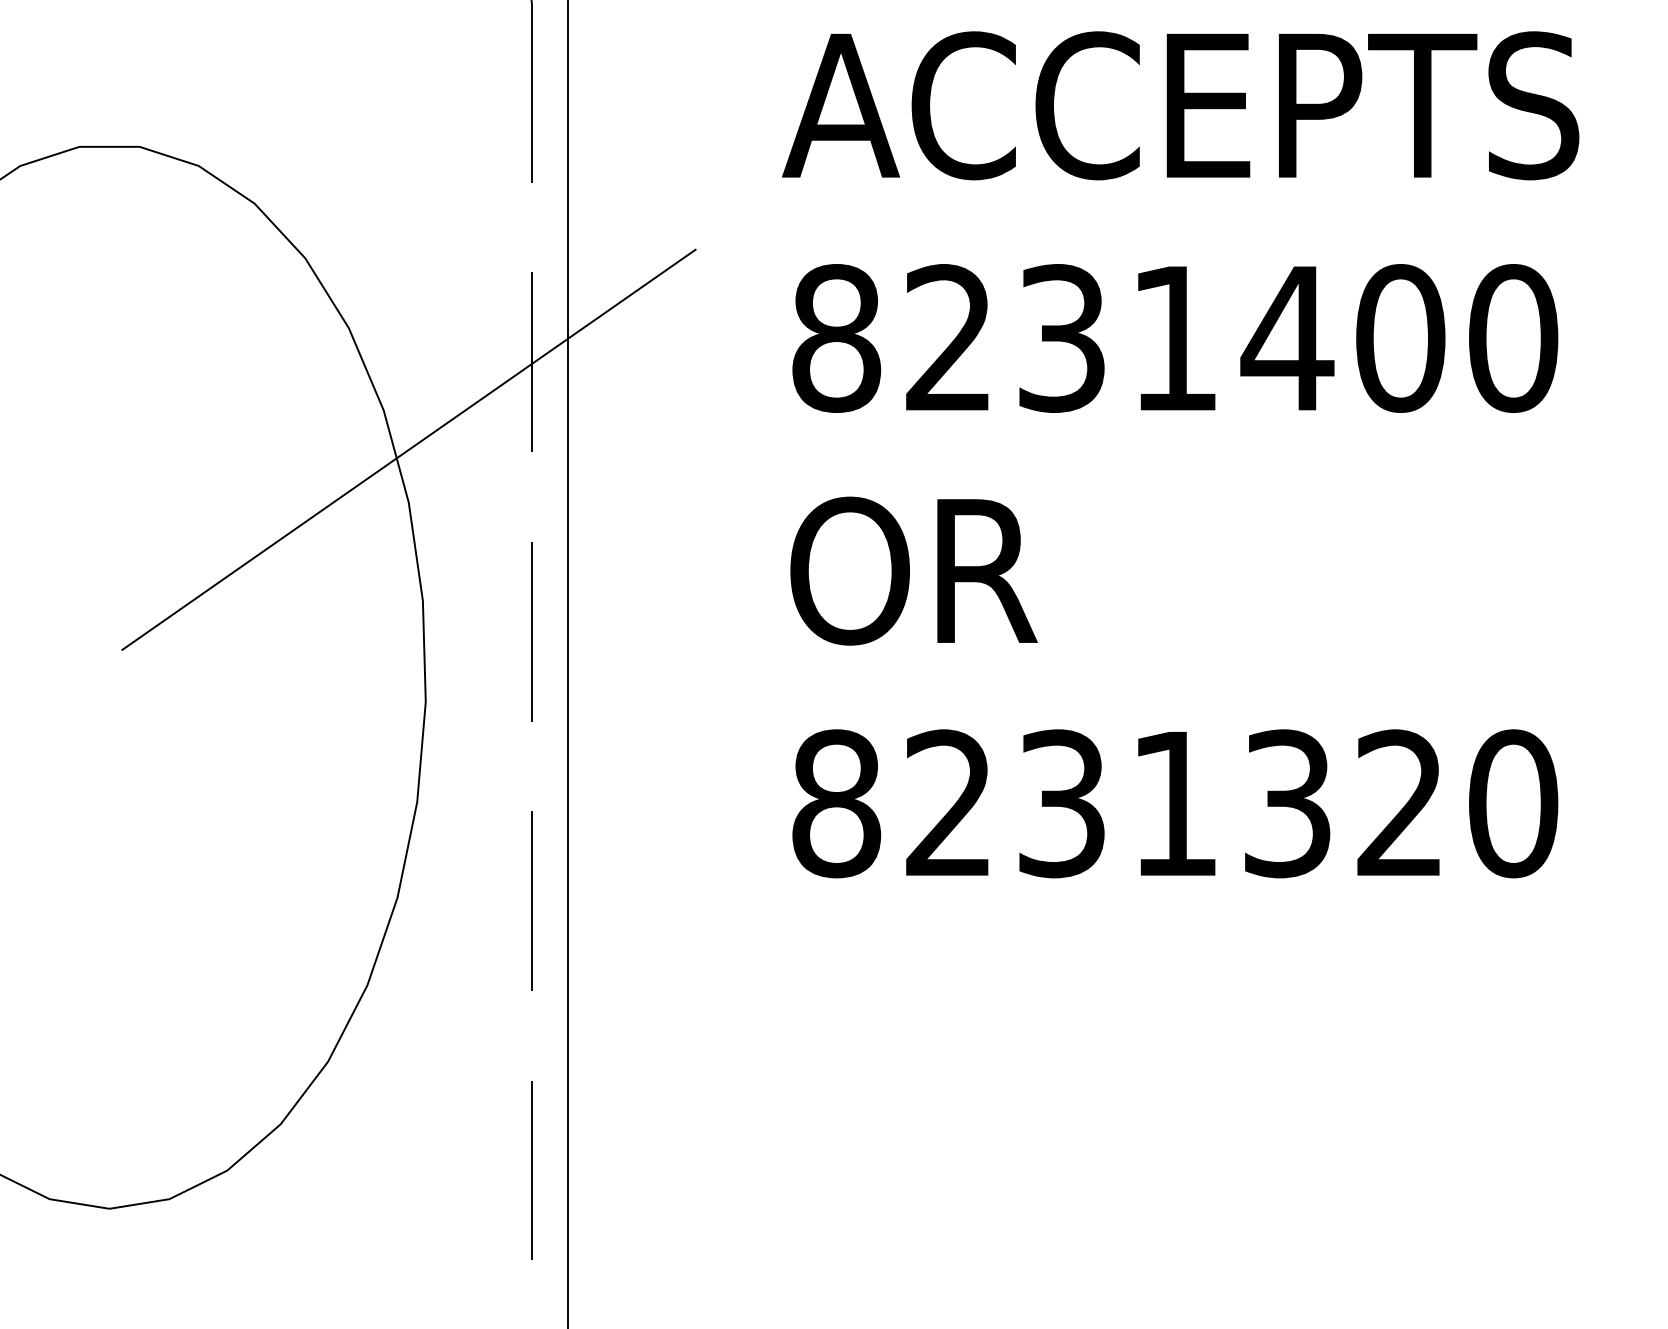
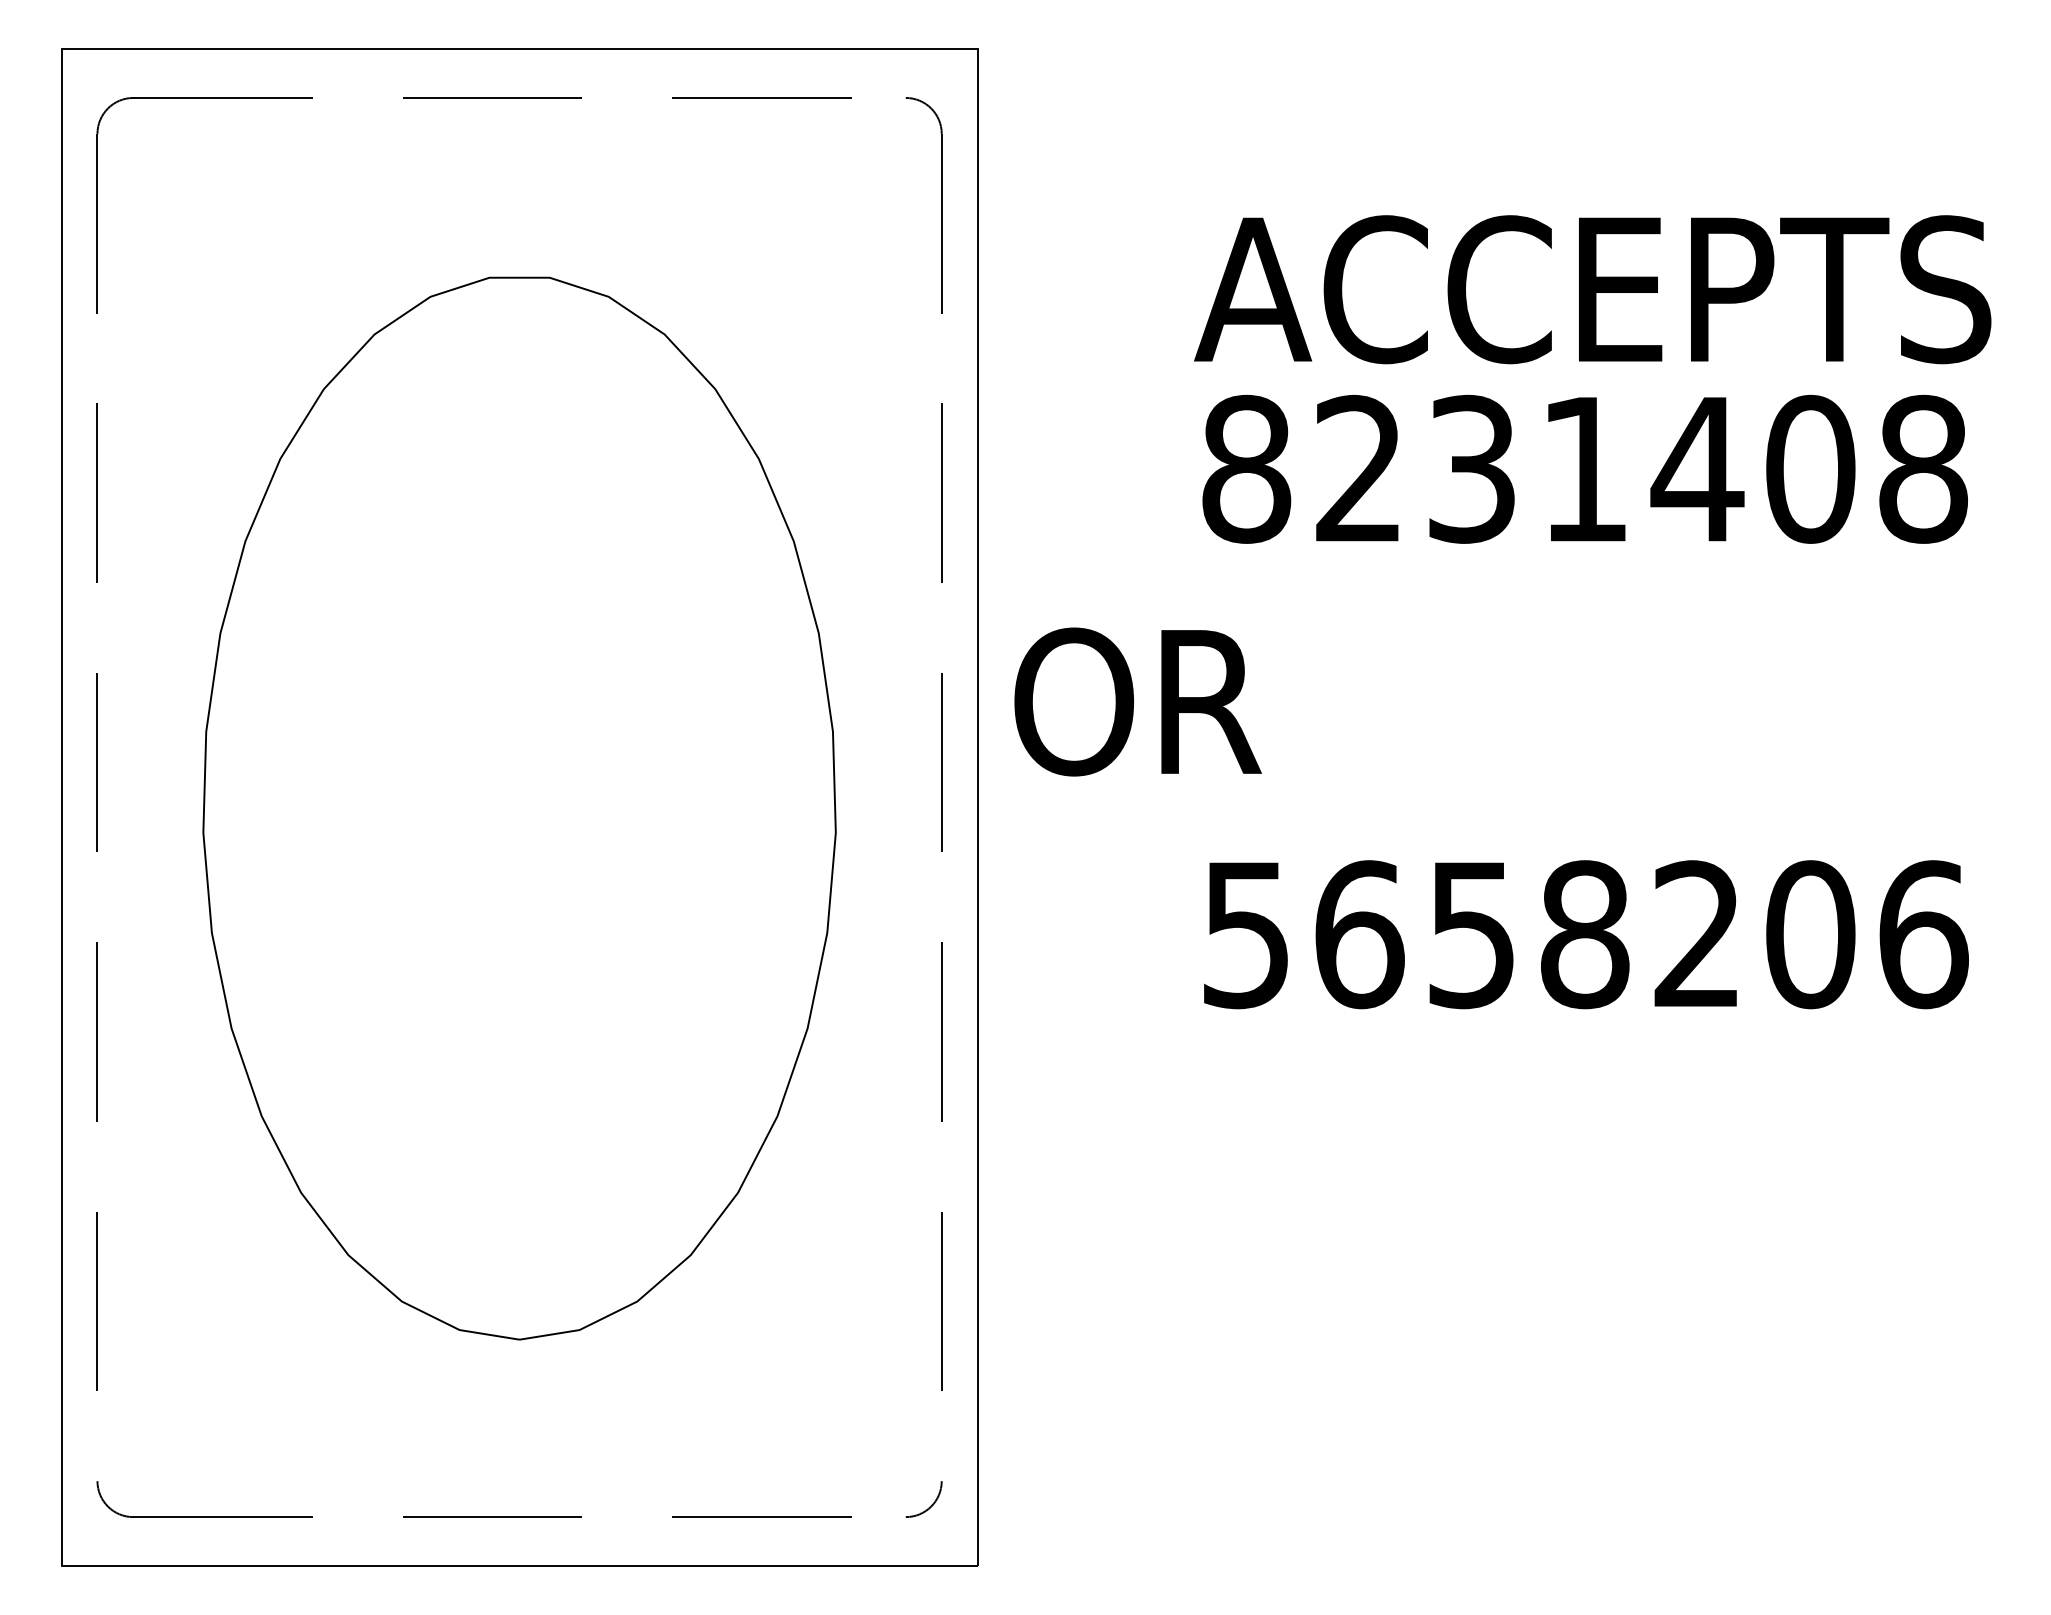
text: (1180, 105) -> (1592, 289), moved
text: (1513, 338) -> (1923, 469), 8231400 -> 8231408
line: (408, 449) -> (818, 580), removed
text: (913, 570) -> (1137, 701), moved
text: (1175, 803) -> (1585, 934), 8231320 -> 5658206

